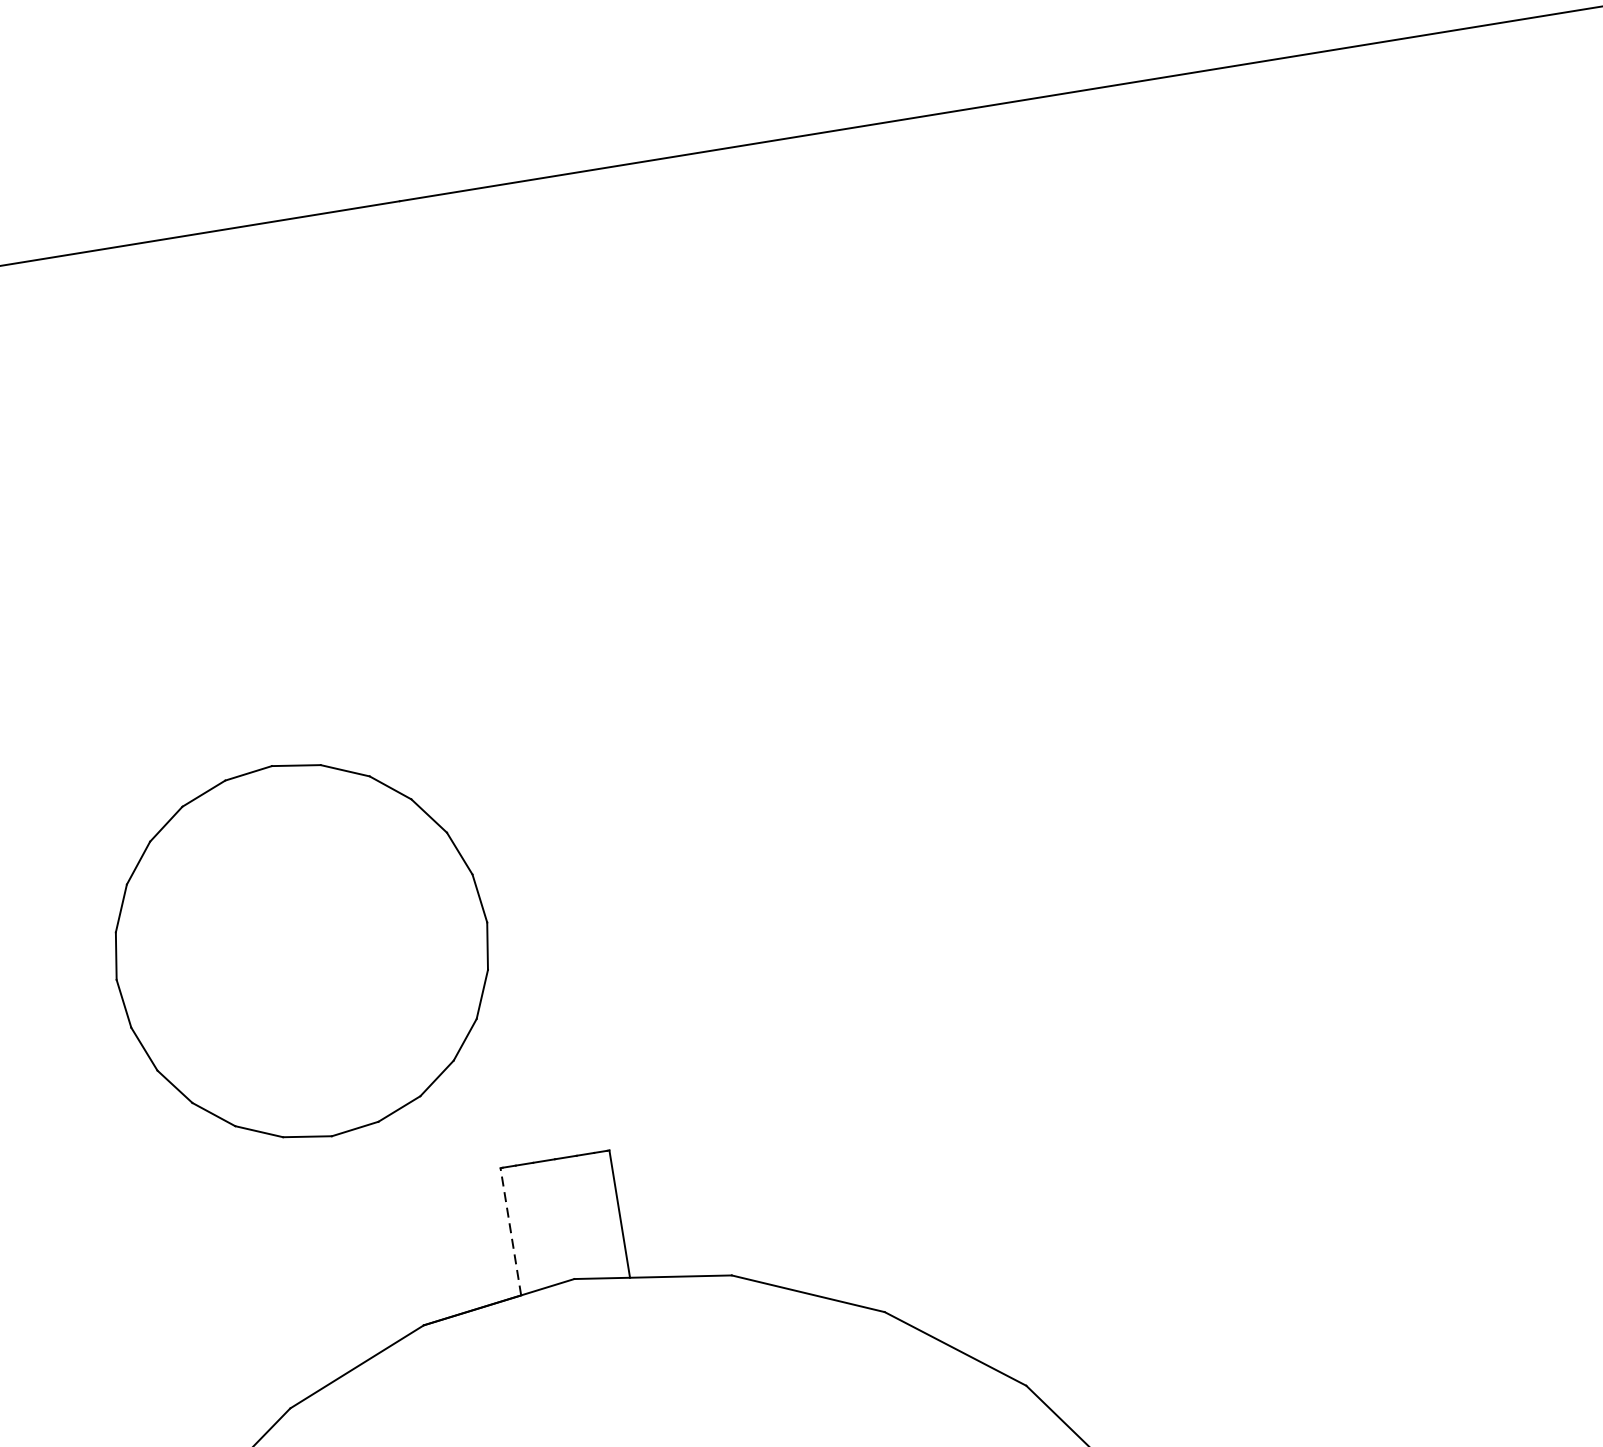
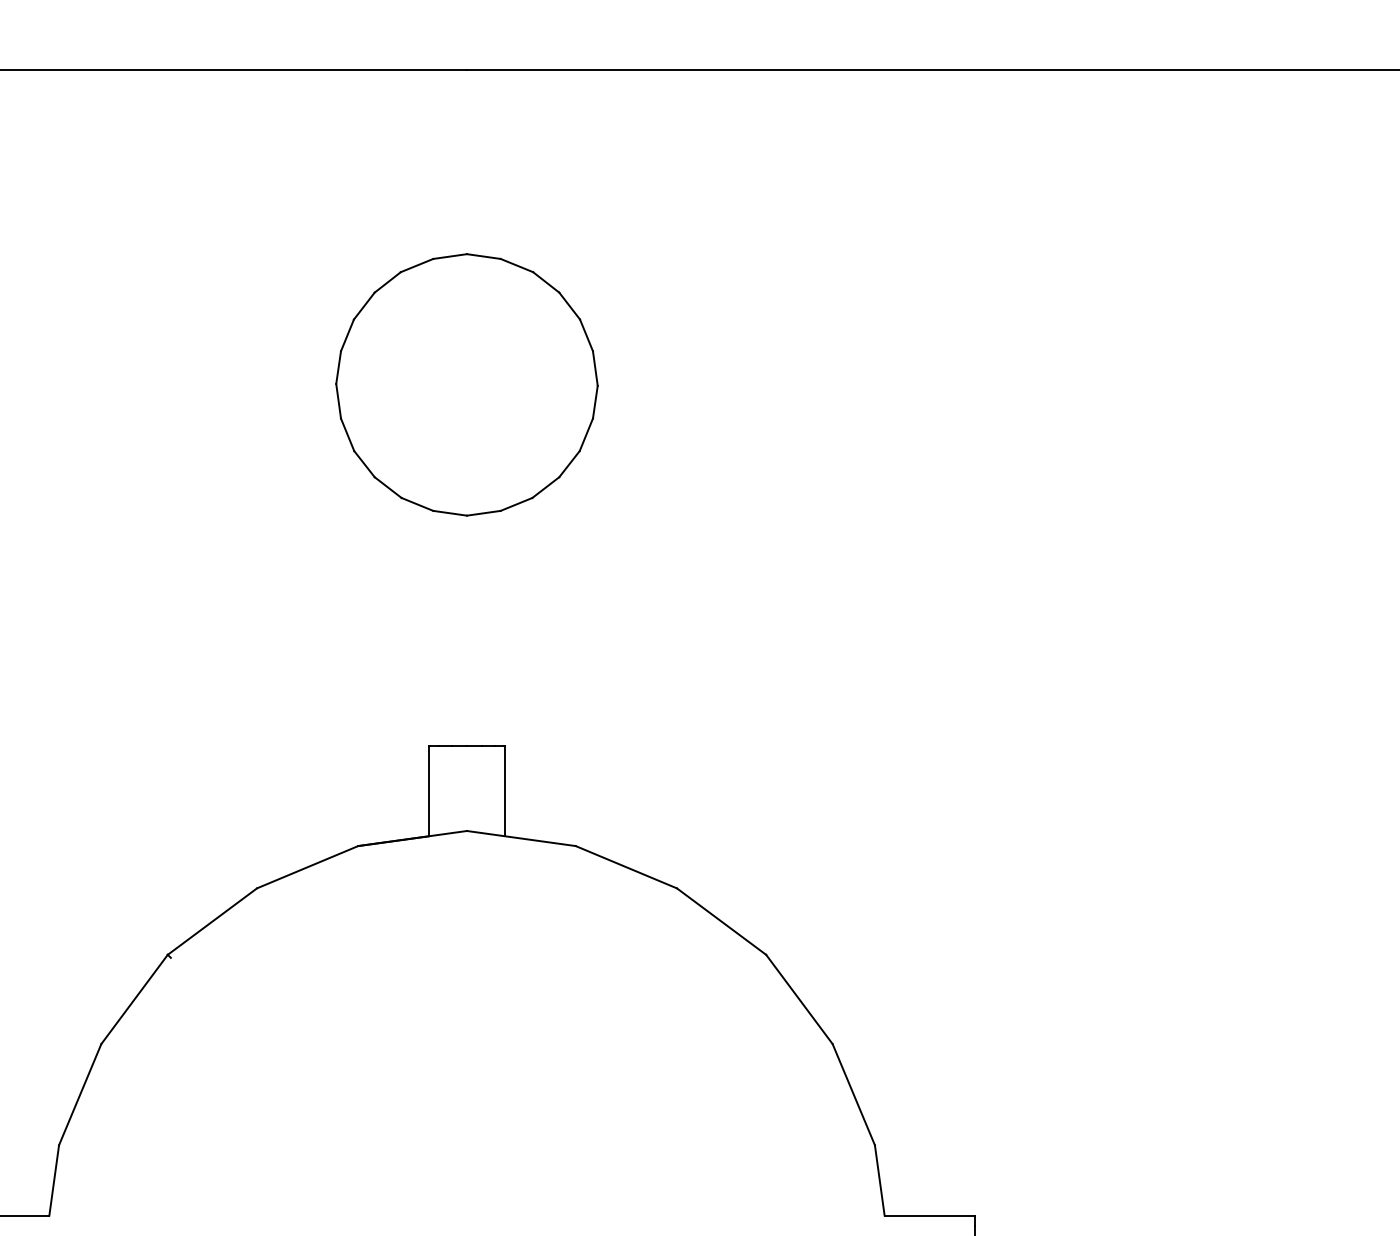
part: (301, 950) -> (466, 384), moved
line: (510, 1231) -> (428, 791), dashed -> solid

